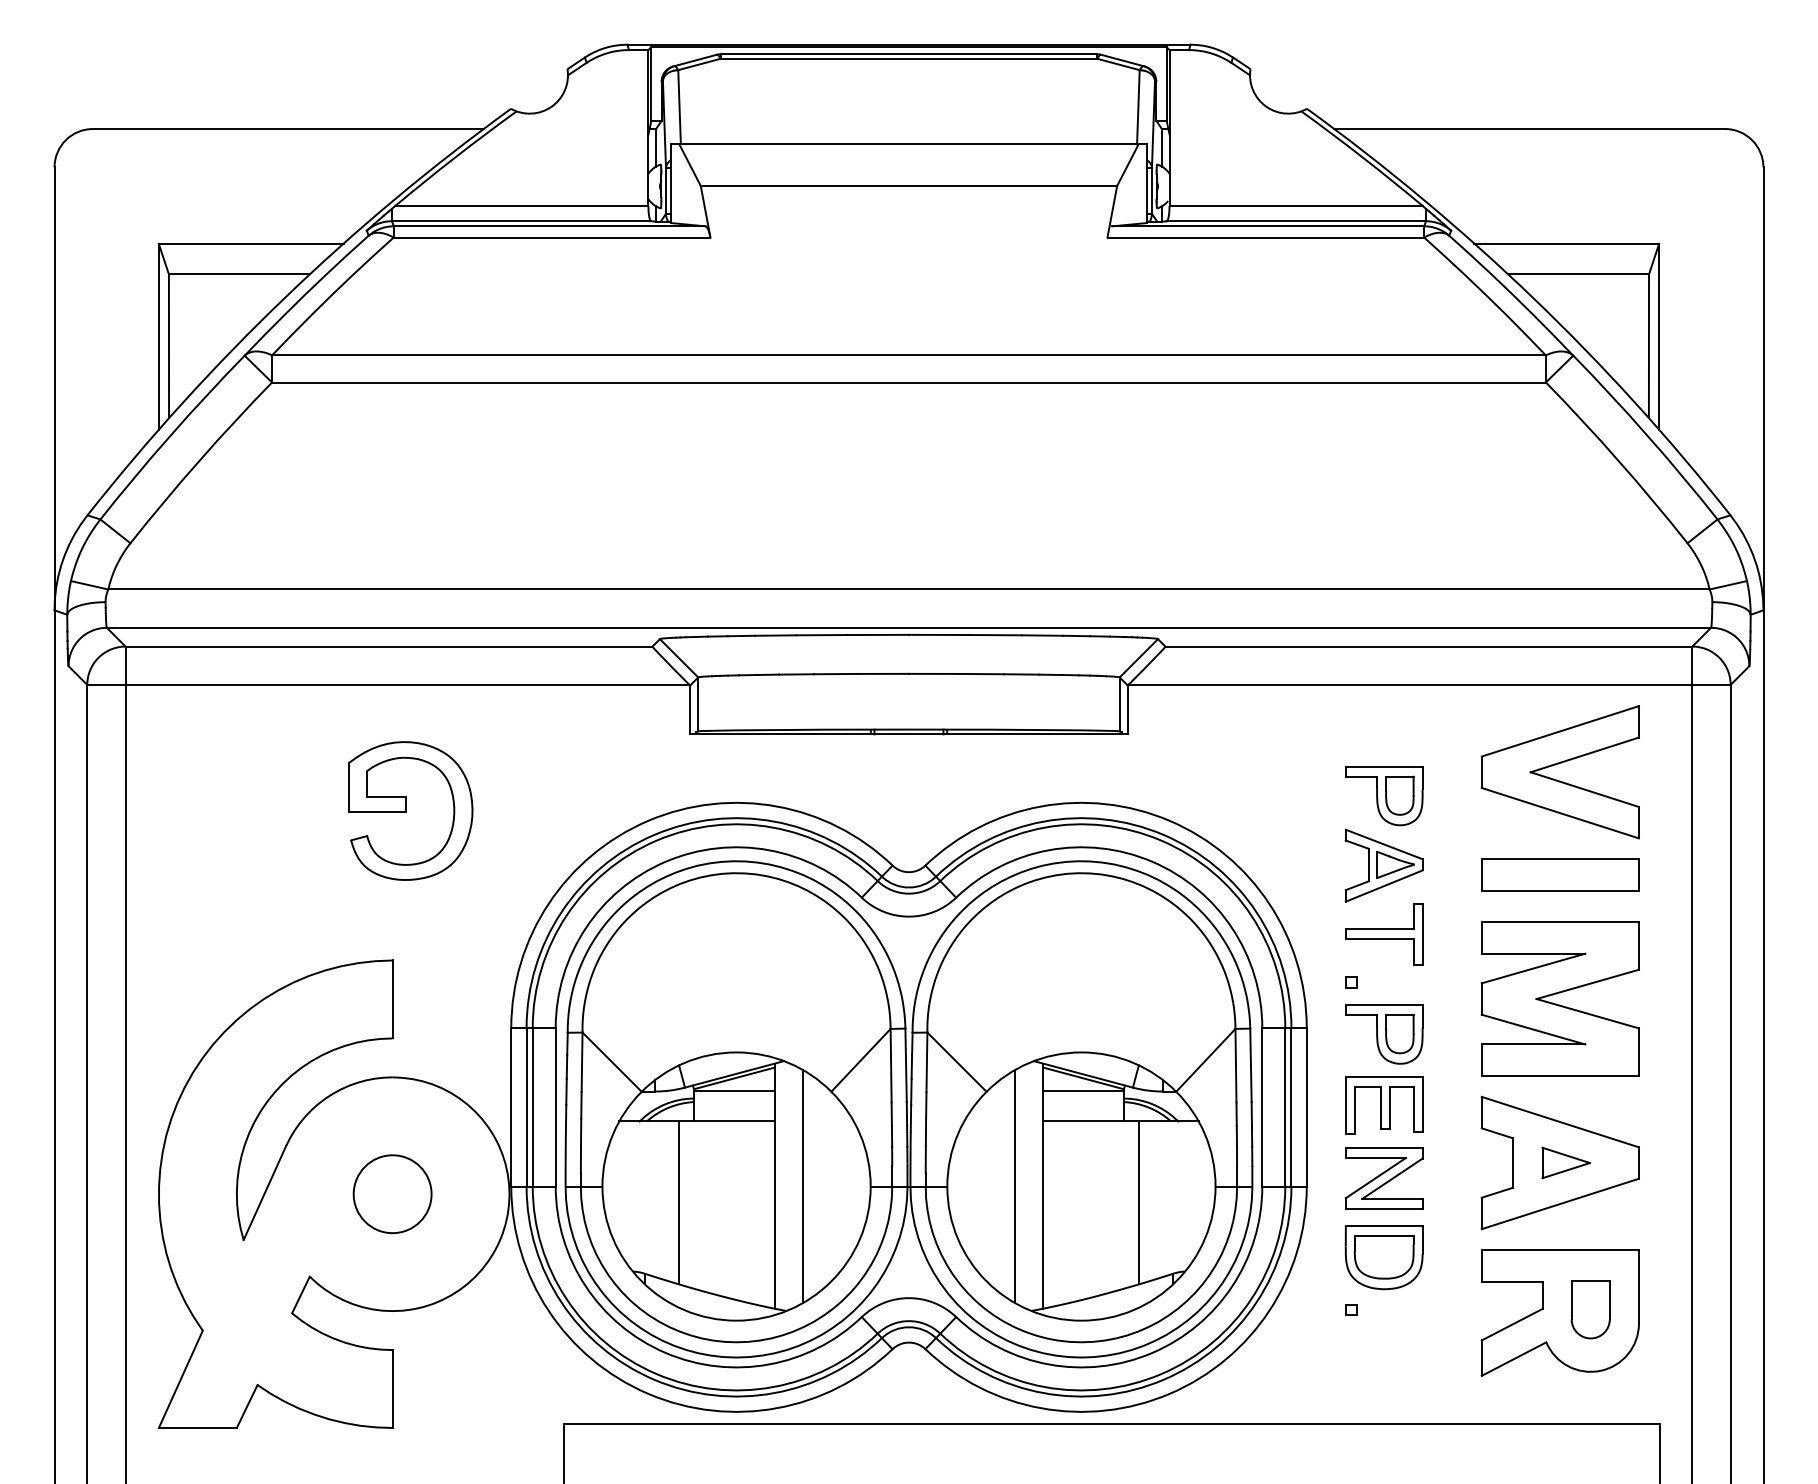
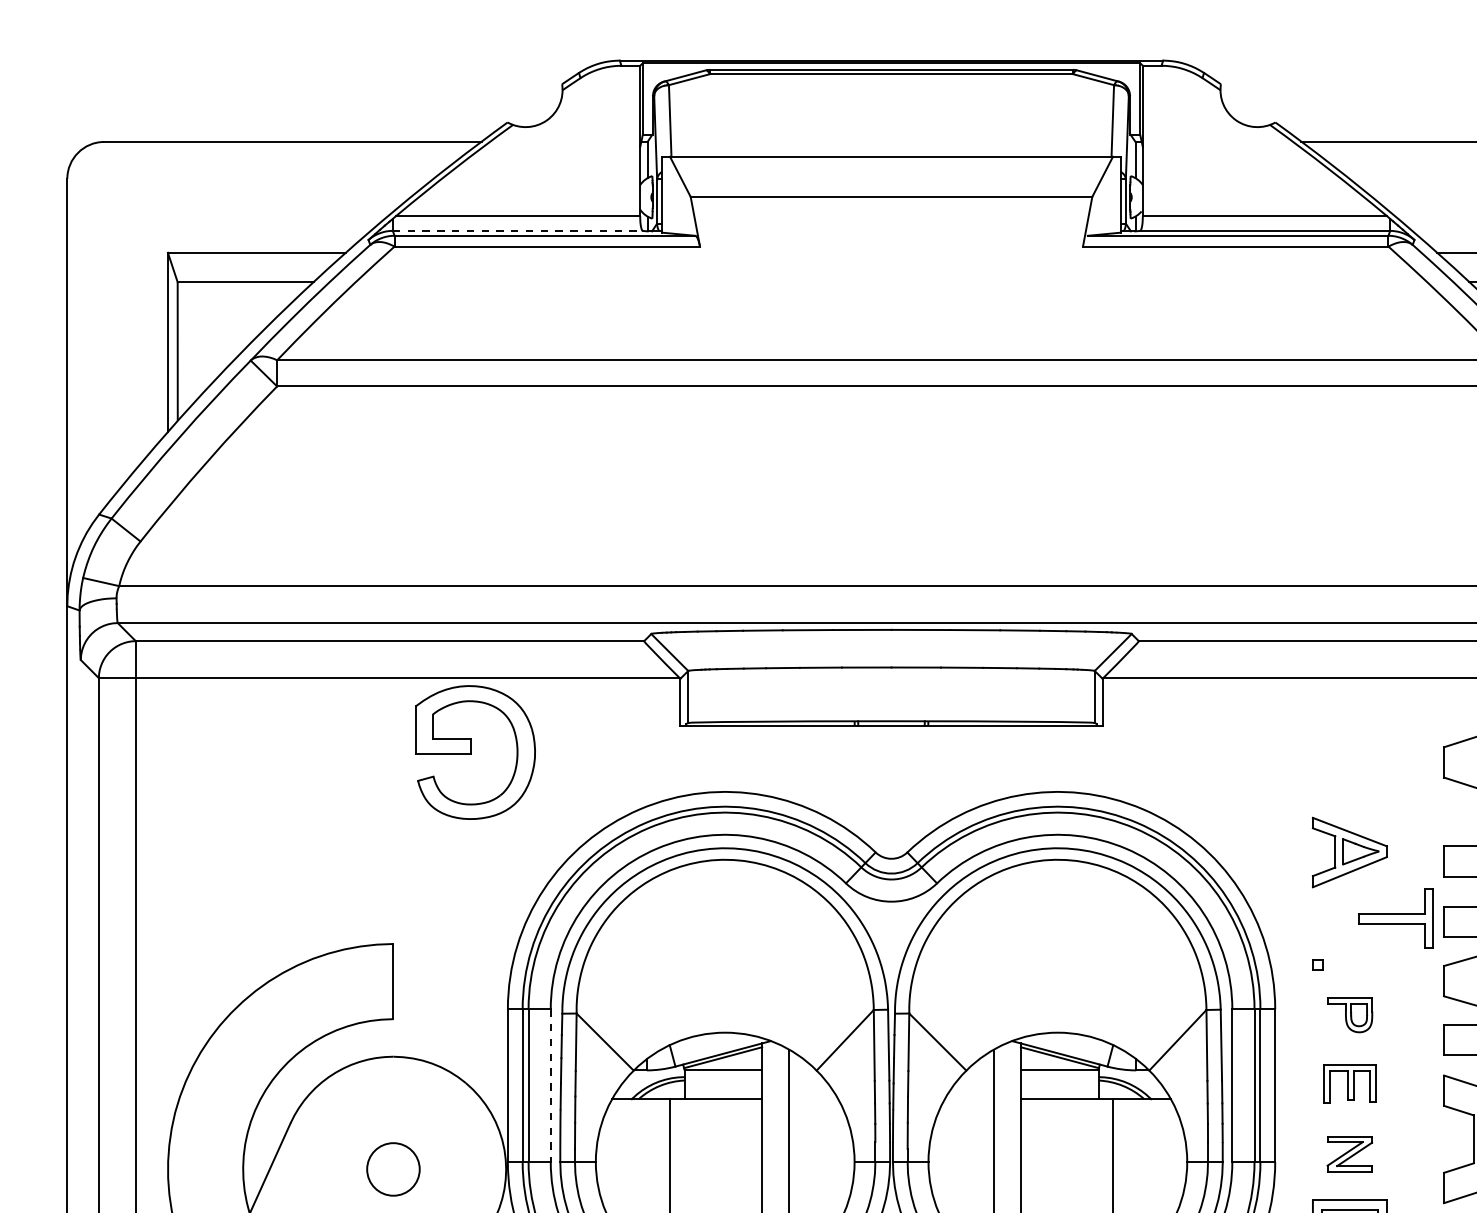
line: (521, 221) -> (517, 231), solid -> dashed
part: (1384, 796) -> (1350, 785), removed
part: (410, 810) -> (475, 752), moved
part: (1384, 934) -> (1396, 918), moved
part: (1384, 1034) -> (1350, 1015), size x0.6
part: (1384, 1105) -> (1350, 1083), size x0.7
line: (555, 1107) -> (550, 1085), solid -> dashed
part: (1383, 1178) -> (1349, 1154), size x0.6
circle: (392, 1194) -> (393, 1169), size x0.7

